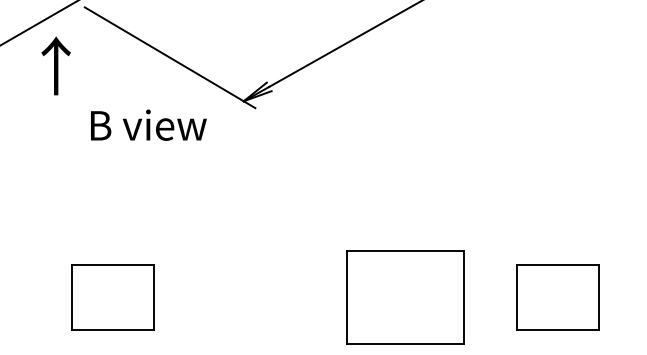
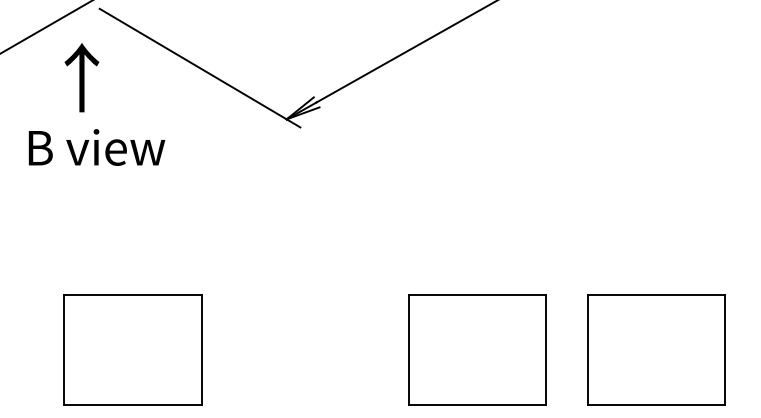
text: (55, 65) -> (81, 77), moved
text: (148, 125) -> (96, 147), moved
part: (112, 296) -> (132, 349), size x1.43
part: (558, 296) -> (656, 349), size x1.43

